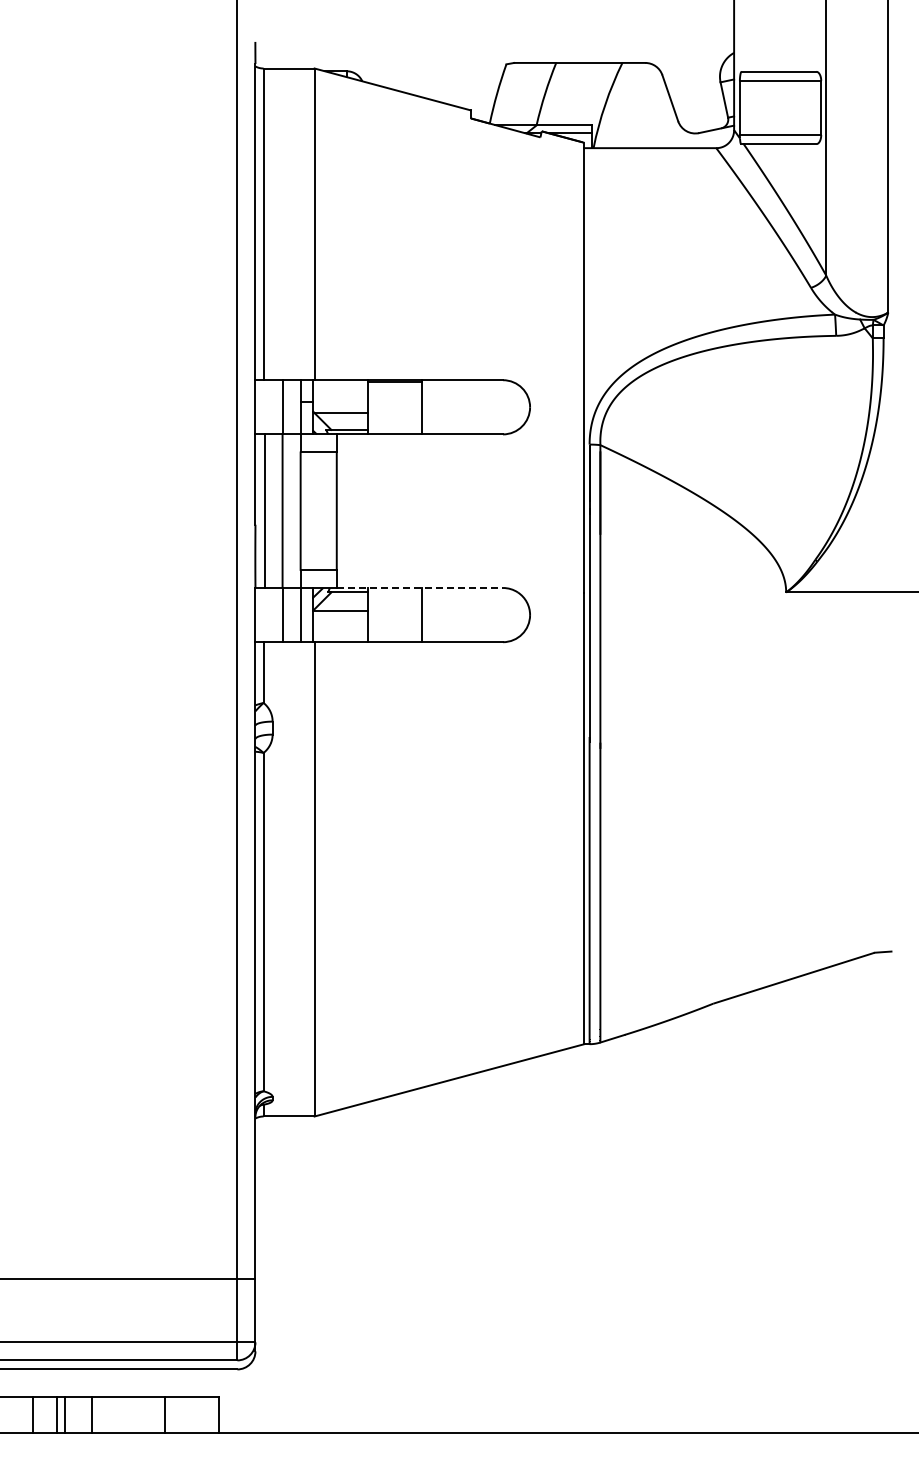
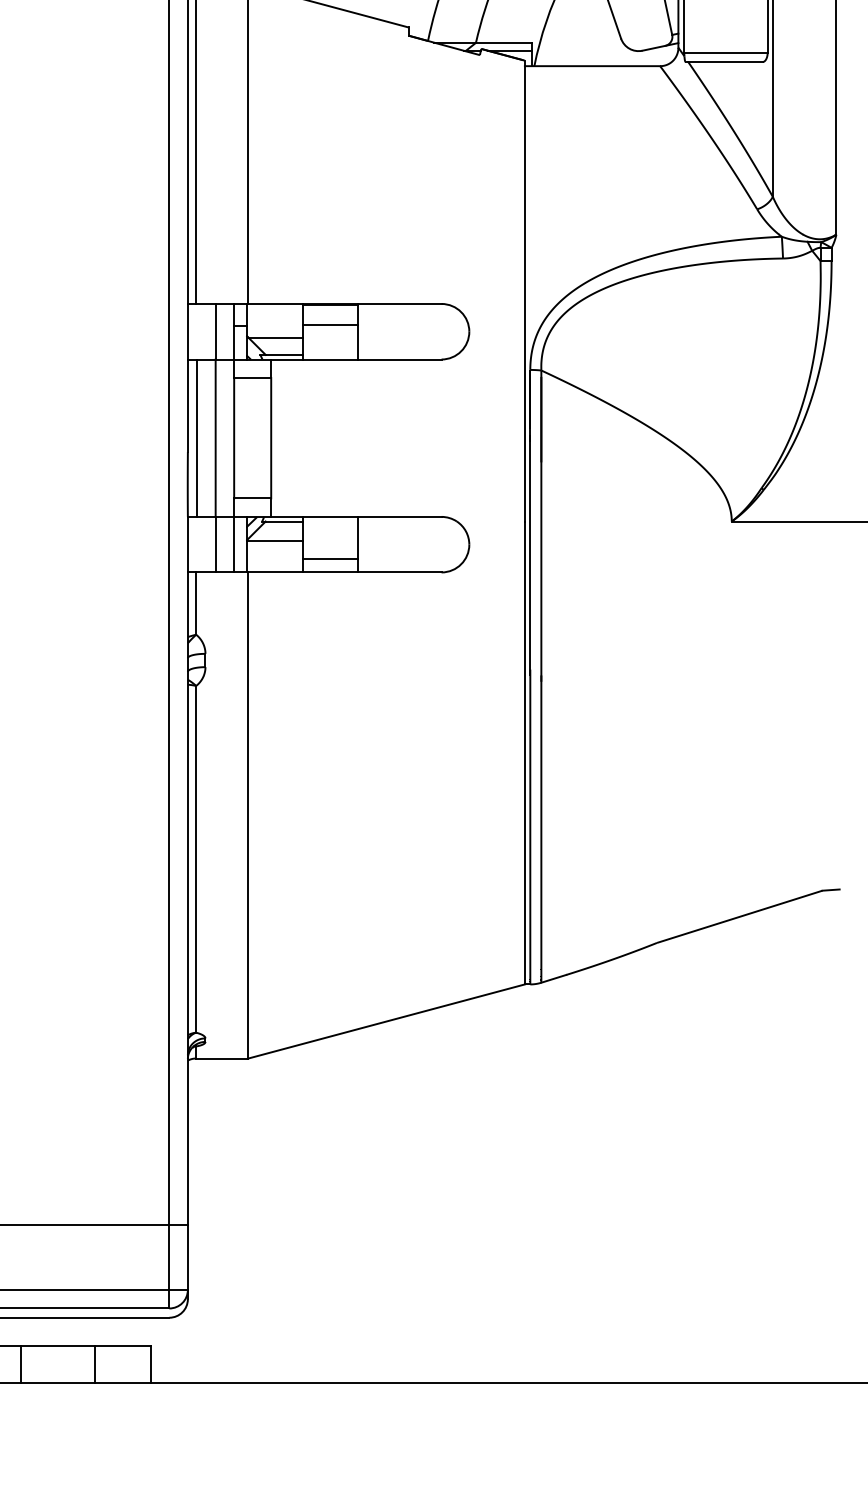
line: (394, 400) -> (330, 324), added
line: (420, 587) -> (357, 516), dashed -> solid
line: (394, 628) -> (330, 558), added

